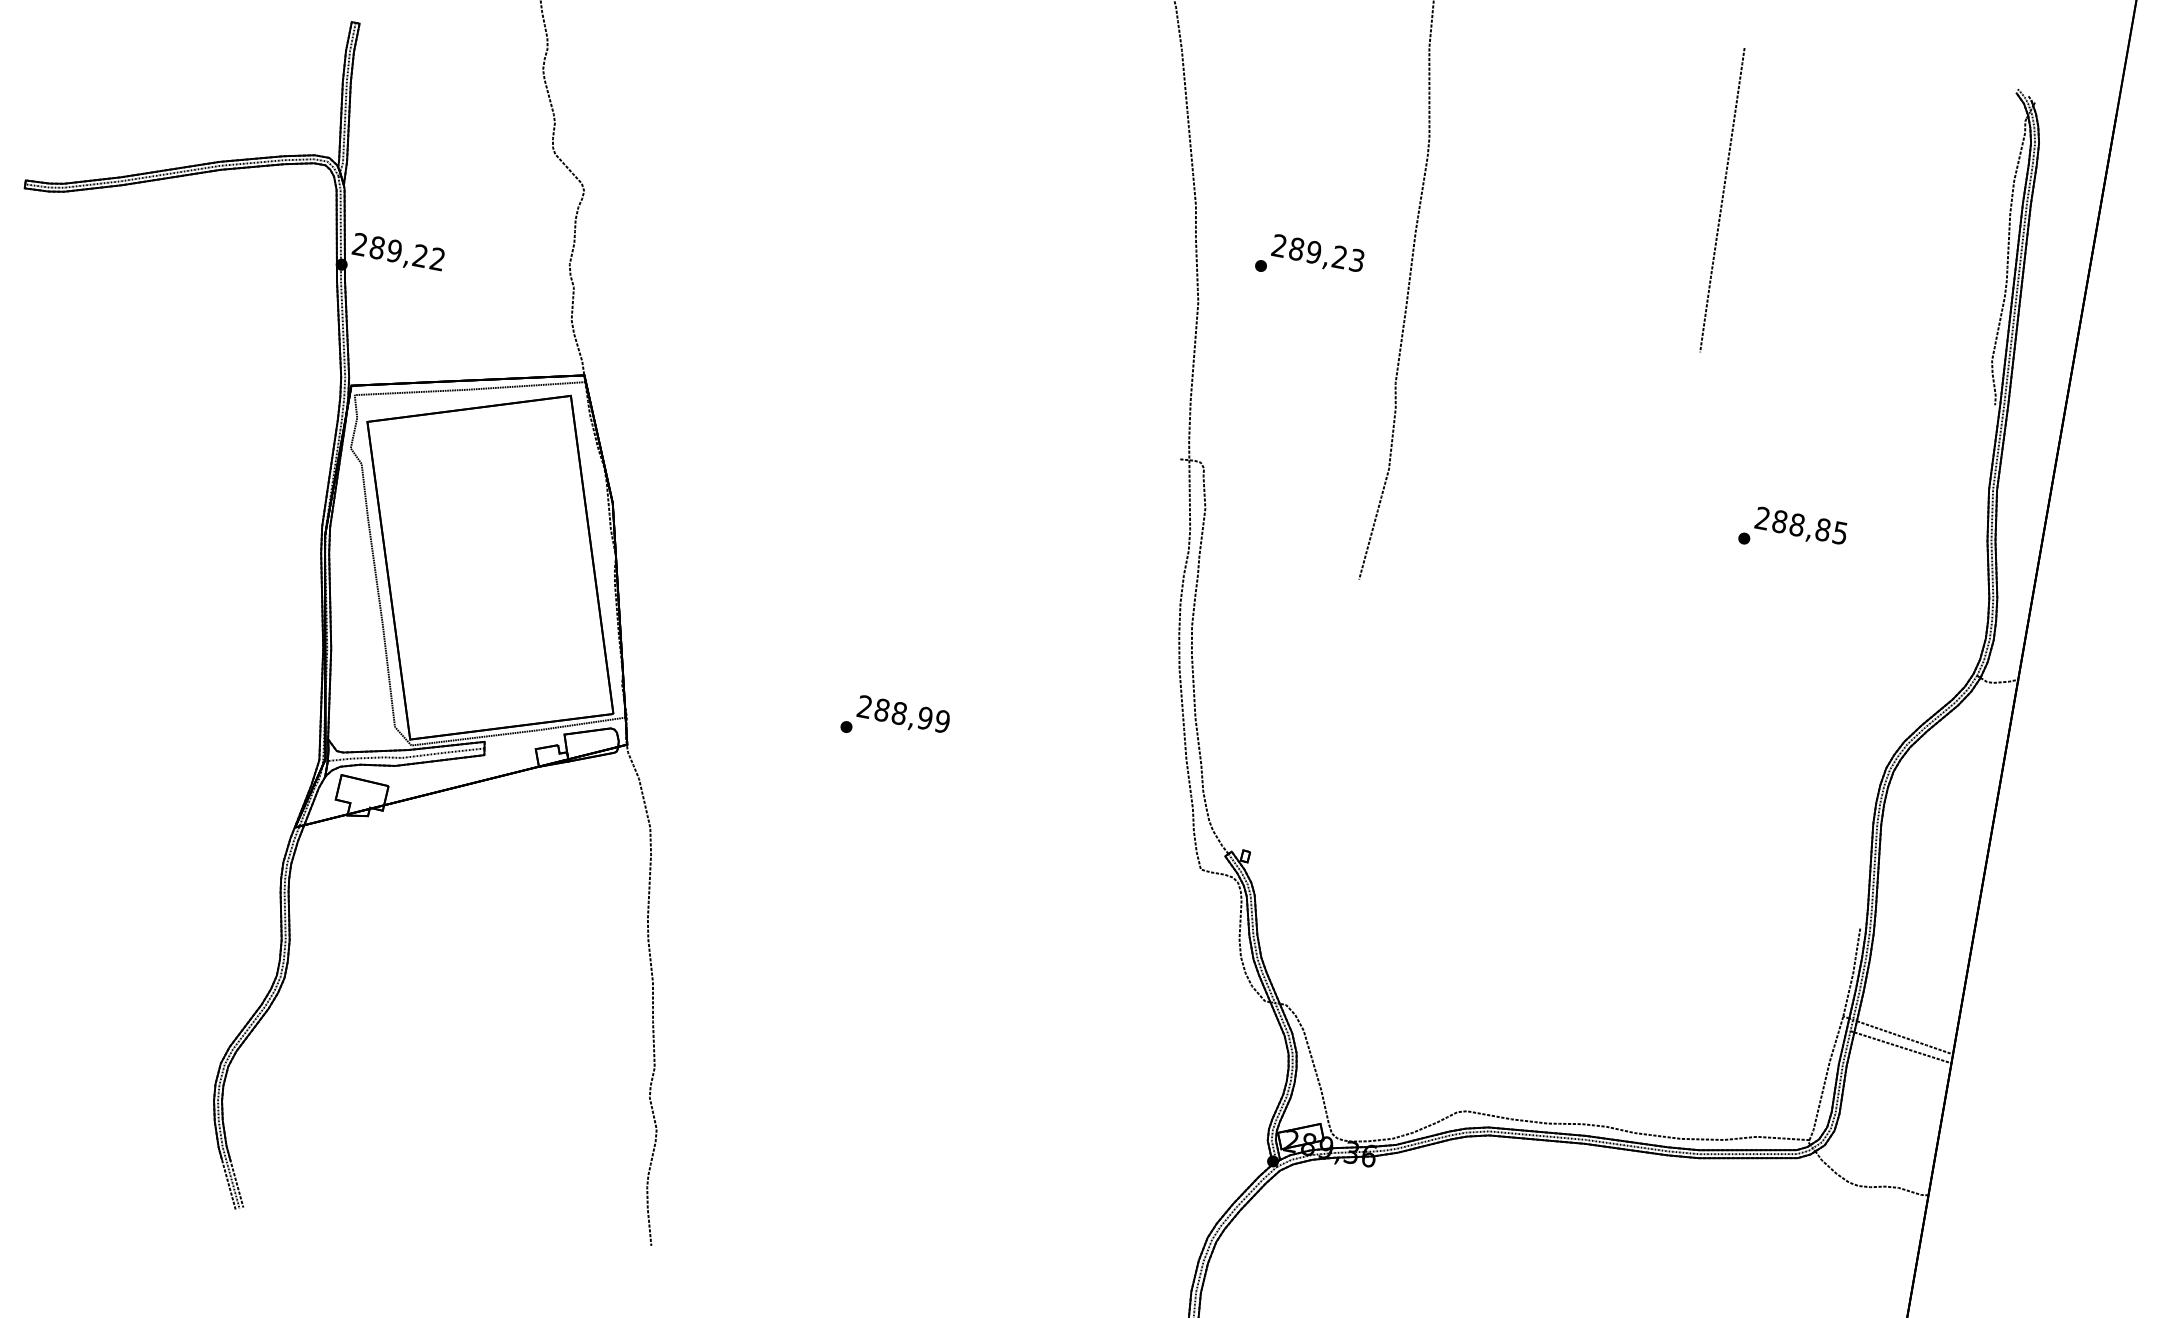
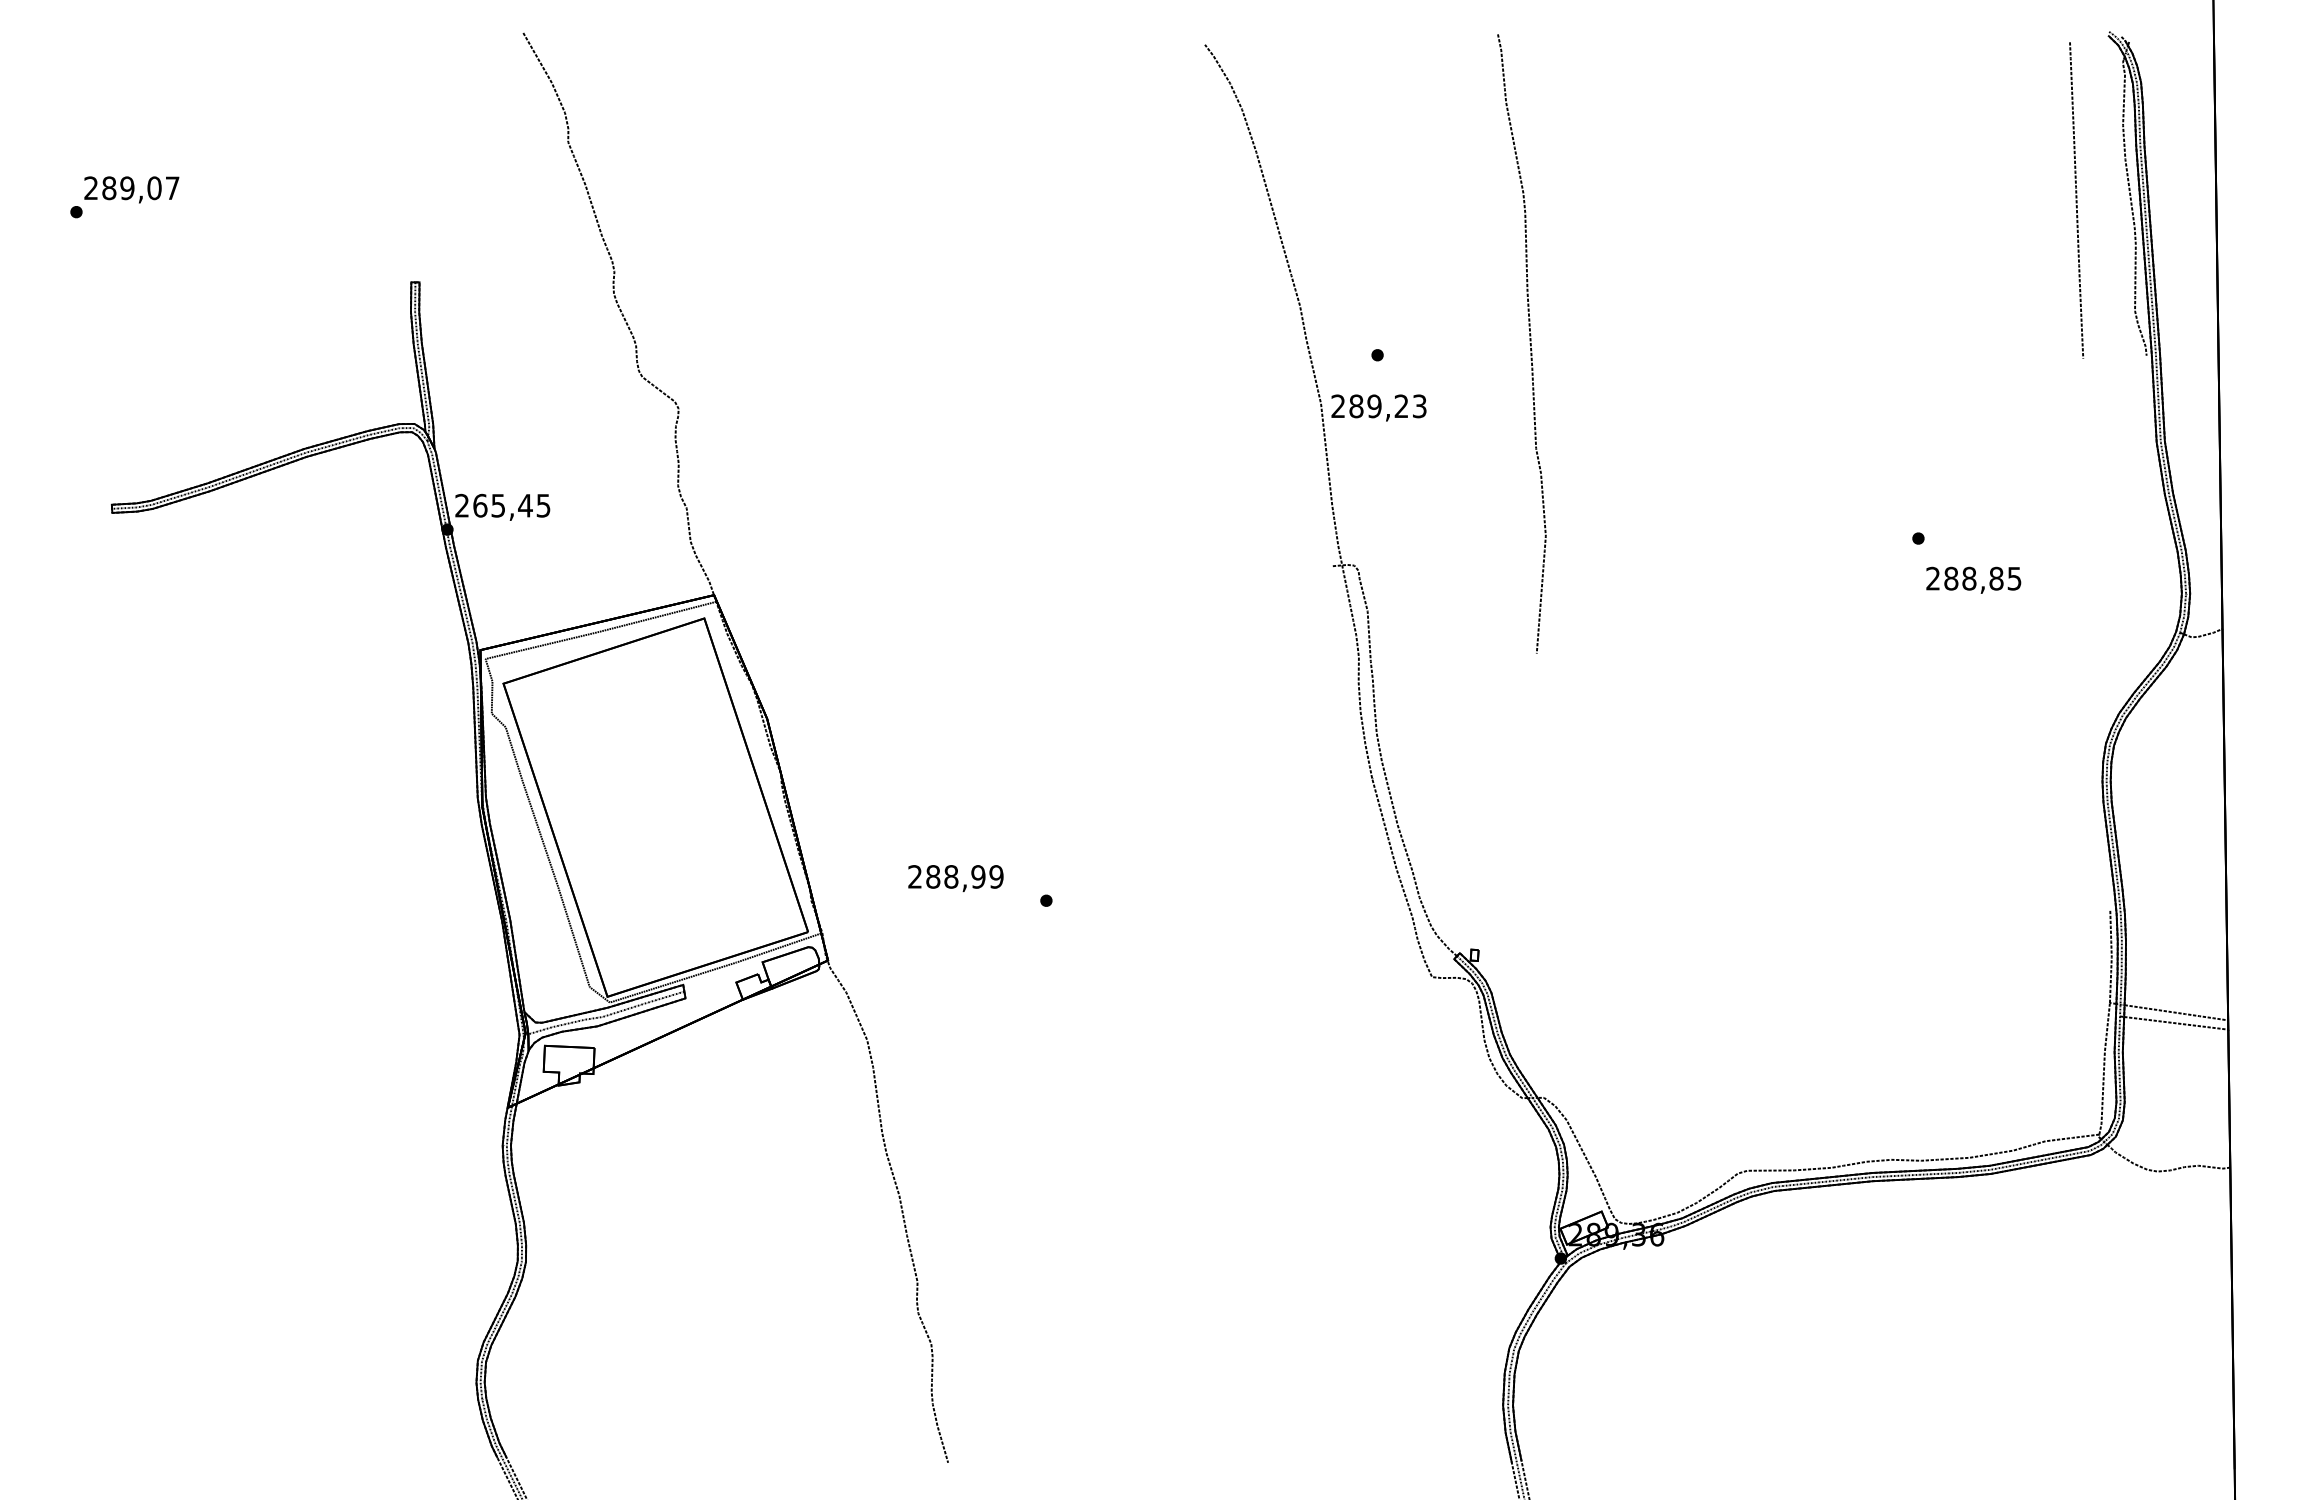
curve: (1722, 200) -> (2076, 200), moved
text: (407, 253) -> (511, 505), 289,22 -> 265,45
text: (1317, 254) -> (1378, 407), moved
text: (1801, 526) -> (1973, 579), moved
text: (903, 715) -> (955, 878), moved

